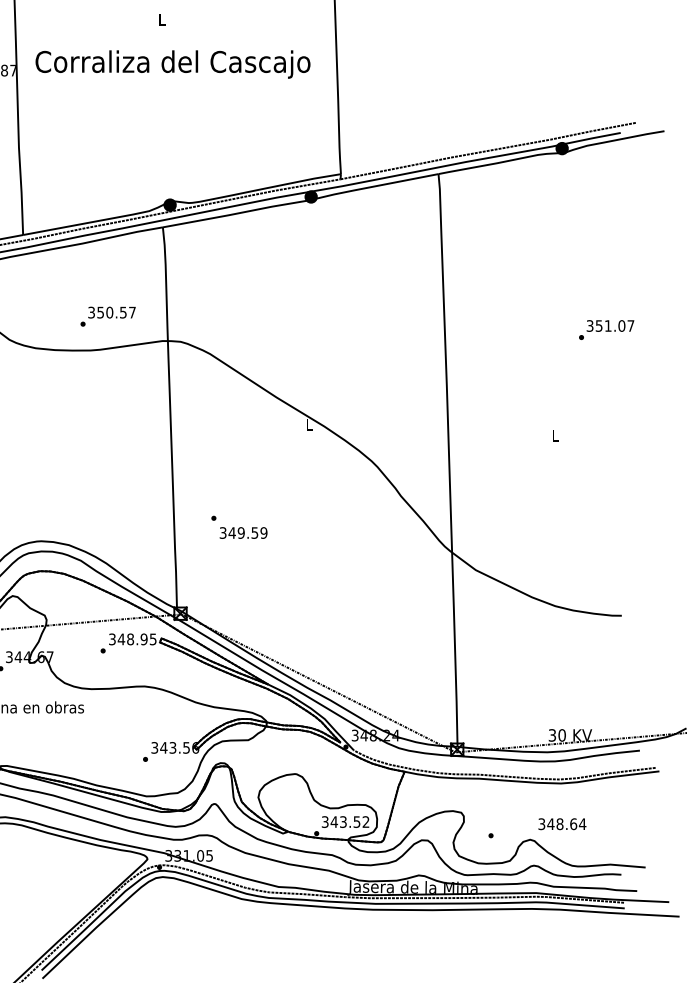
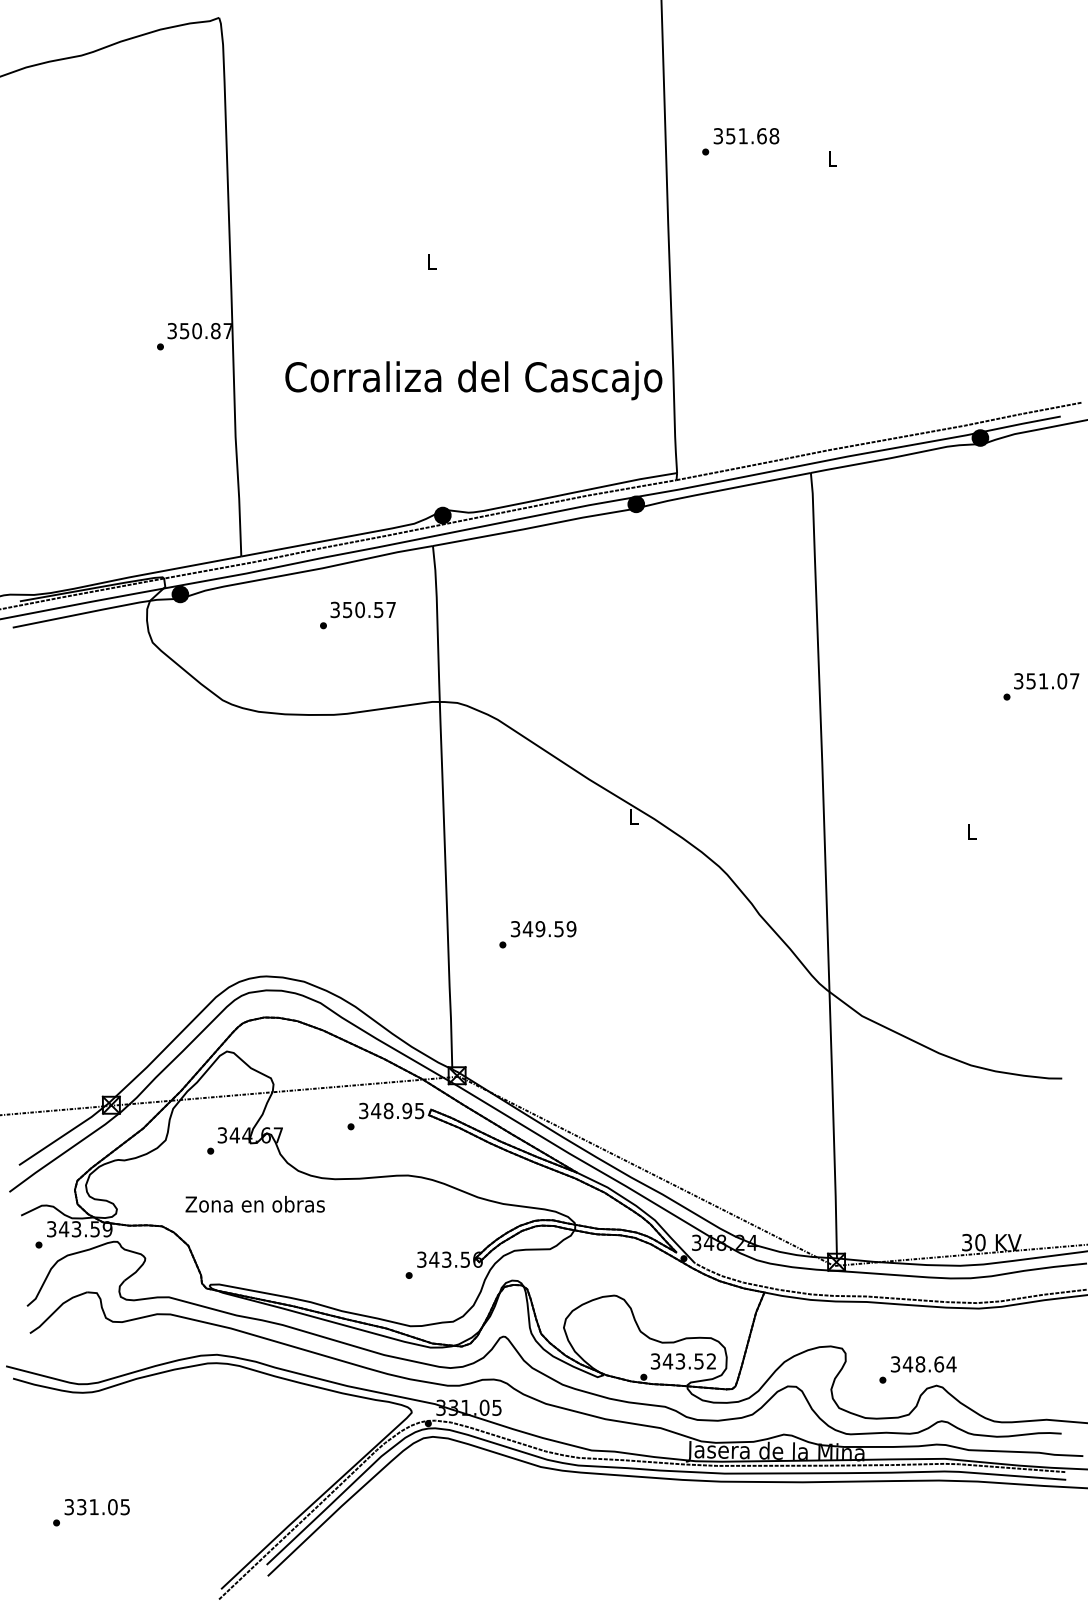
text: (172, 64) -> (473, 380), moved
text: (107, 316) -> (357, 615), moved
text: (243, 533) -> (543, 929), moved
text: (562, 824) -> (923, 1364), moved

